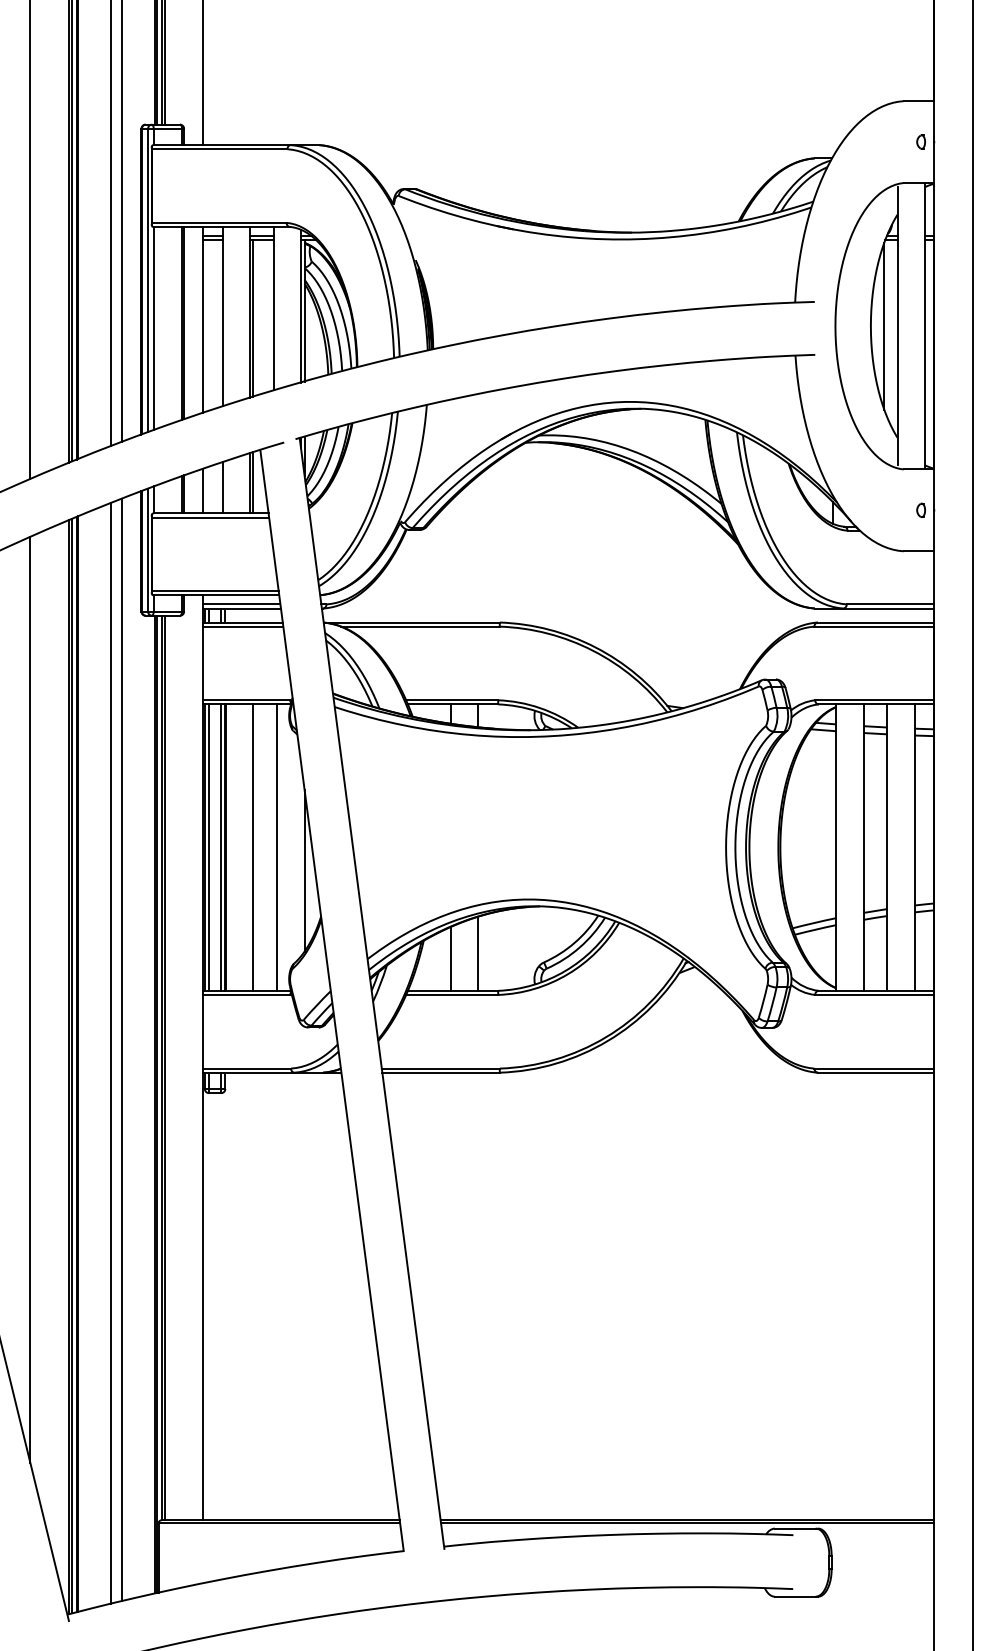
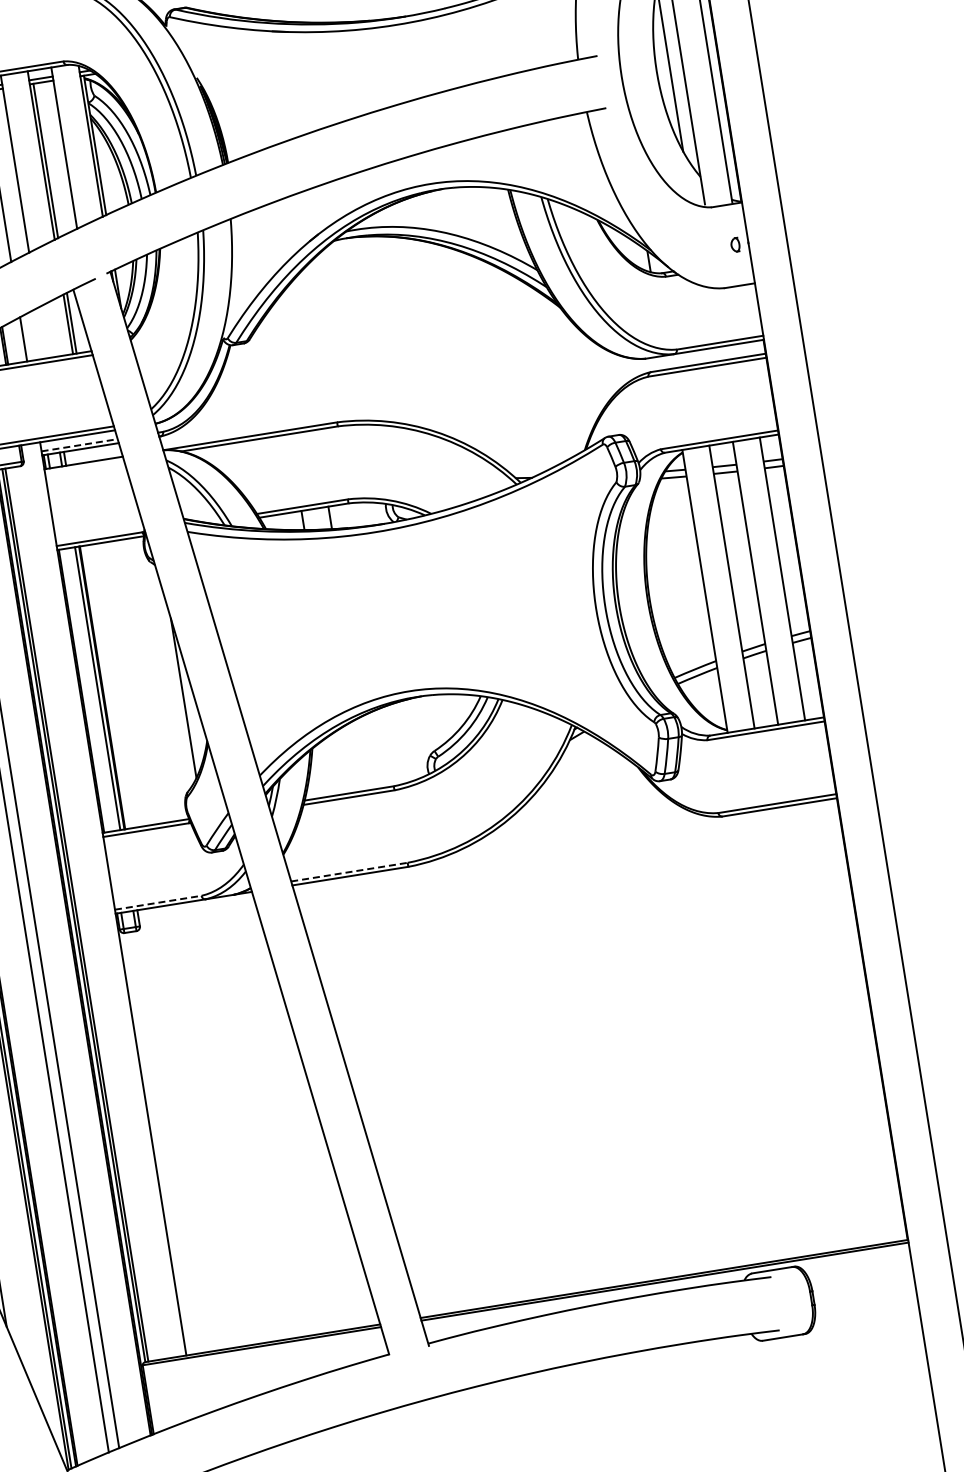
line: (222, 487) -> (41, 332), removed
line: (241, 604) -> (79, 445), solid -> dashed
line: (243, 626) -> (84, 466), removed
line: (208, 847) -> (85, 690), removed
line: (253, 847) -> (129, 683), removed
line: (277, 847) -> (153, 679), removed
line: (477, 953) -> (367, 752), removed
line: (450, 958) -> (341, 761), removed
line: (247, 1068) -> (158, 902), solid -> dashed
line: (440, 1068) -> (349, 872), solid -> dashed

